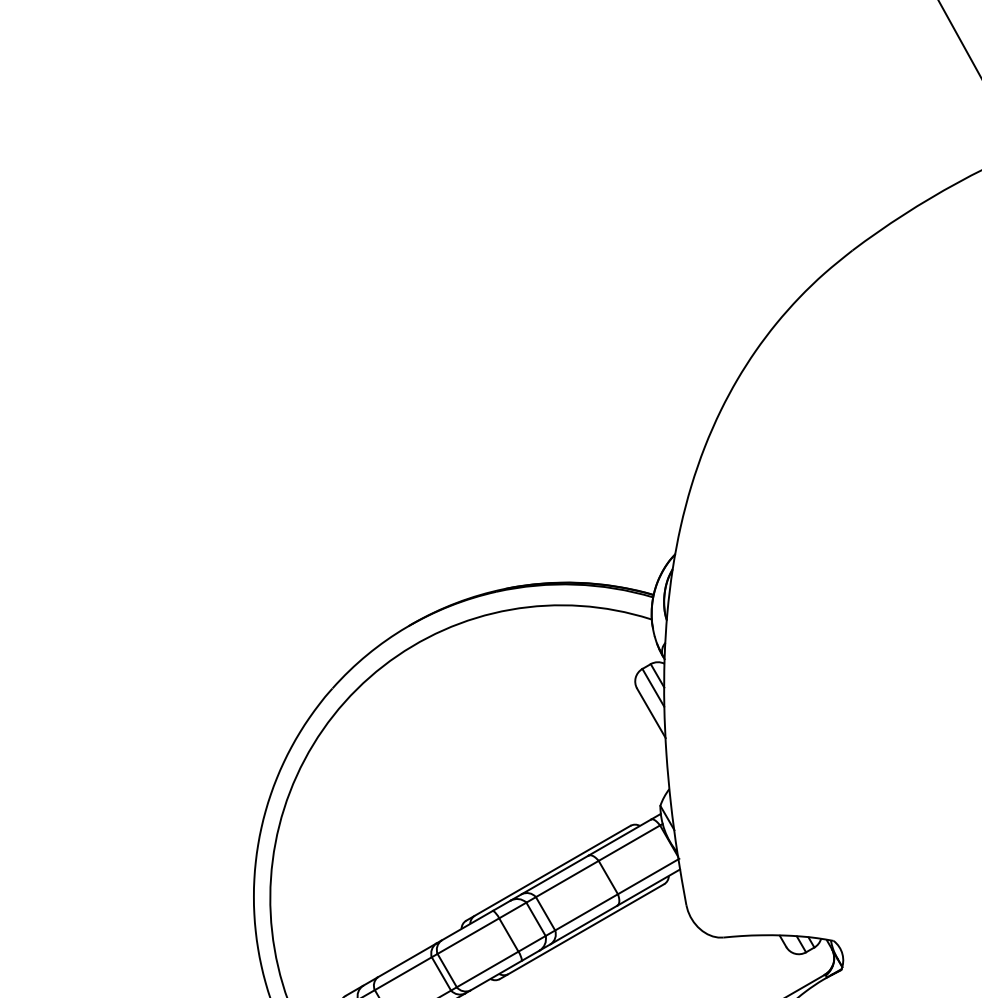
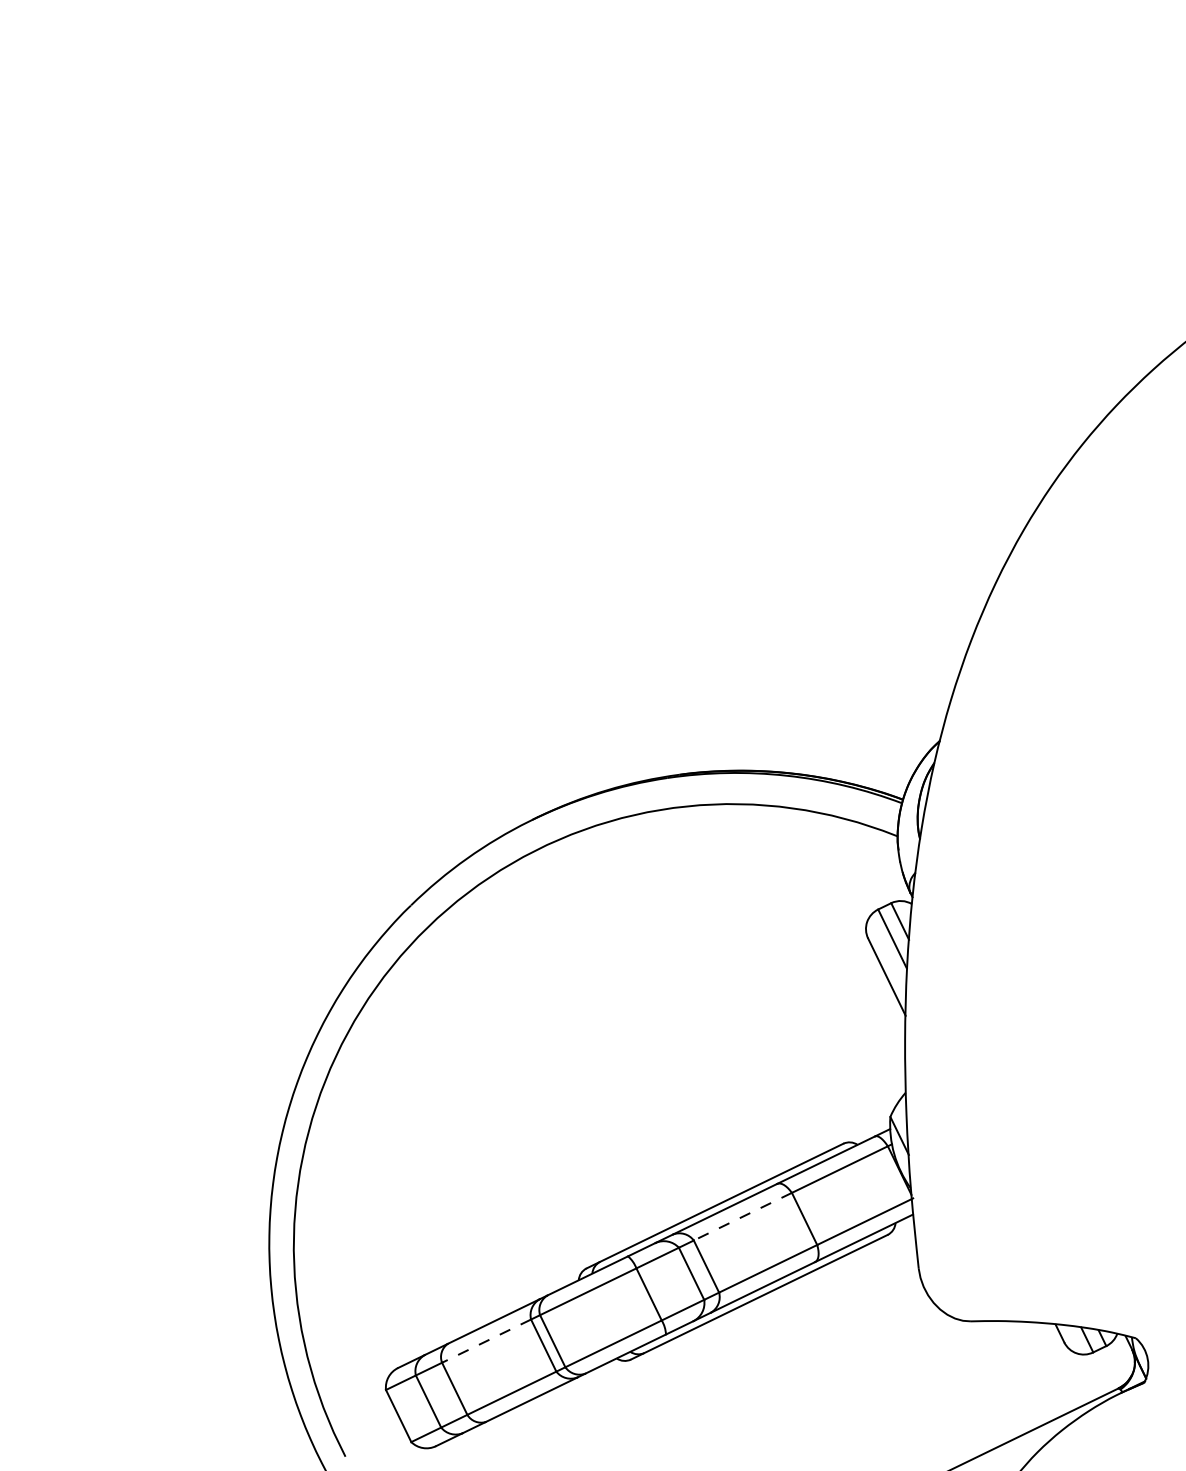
line: (566, 879) -> (741, 1217), solid -> dashed
line: (403, 973) -> (486, 1340), solid -> dashed

